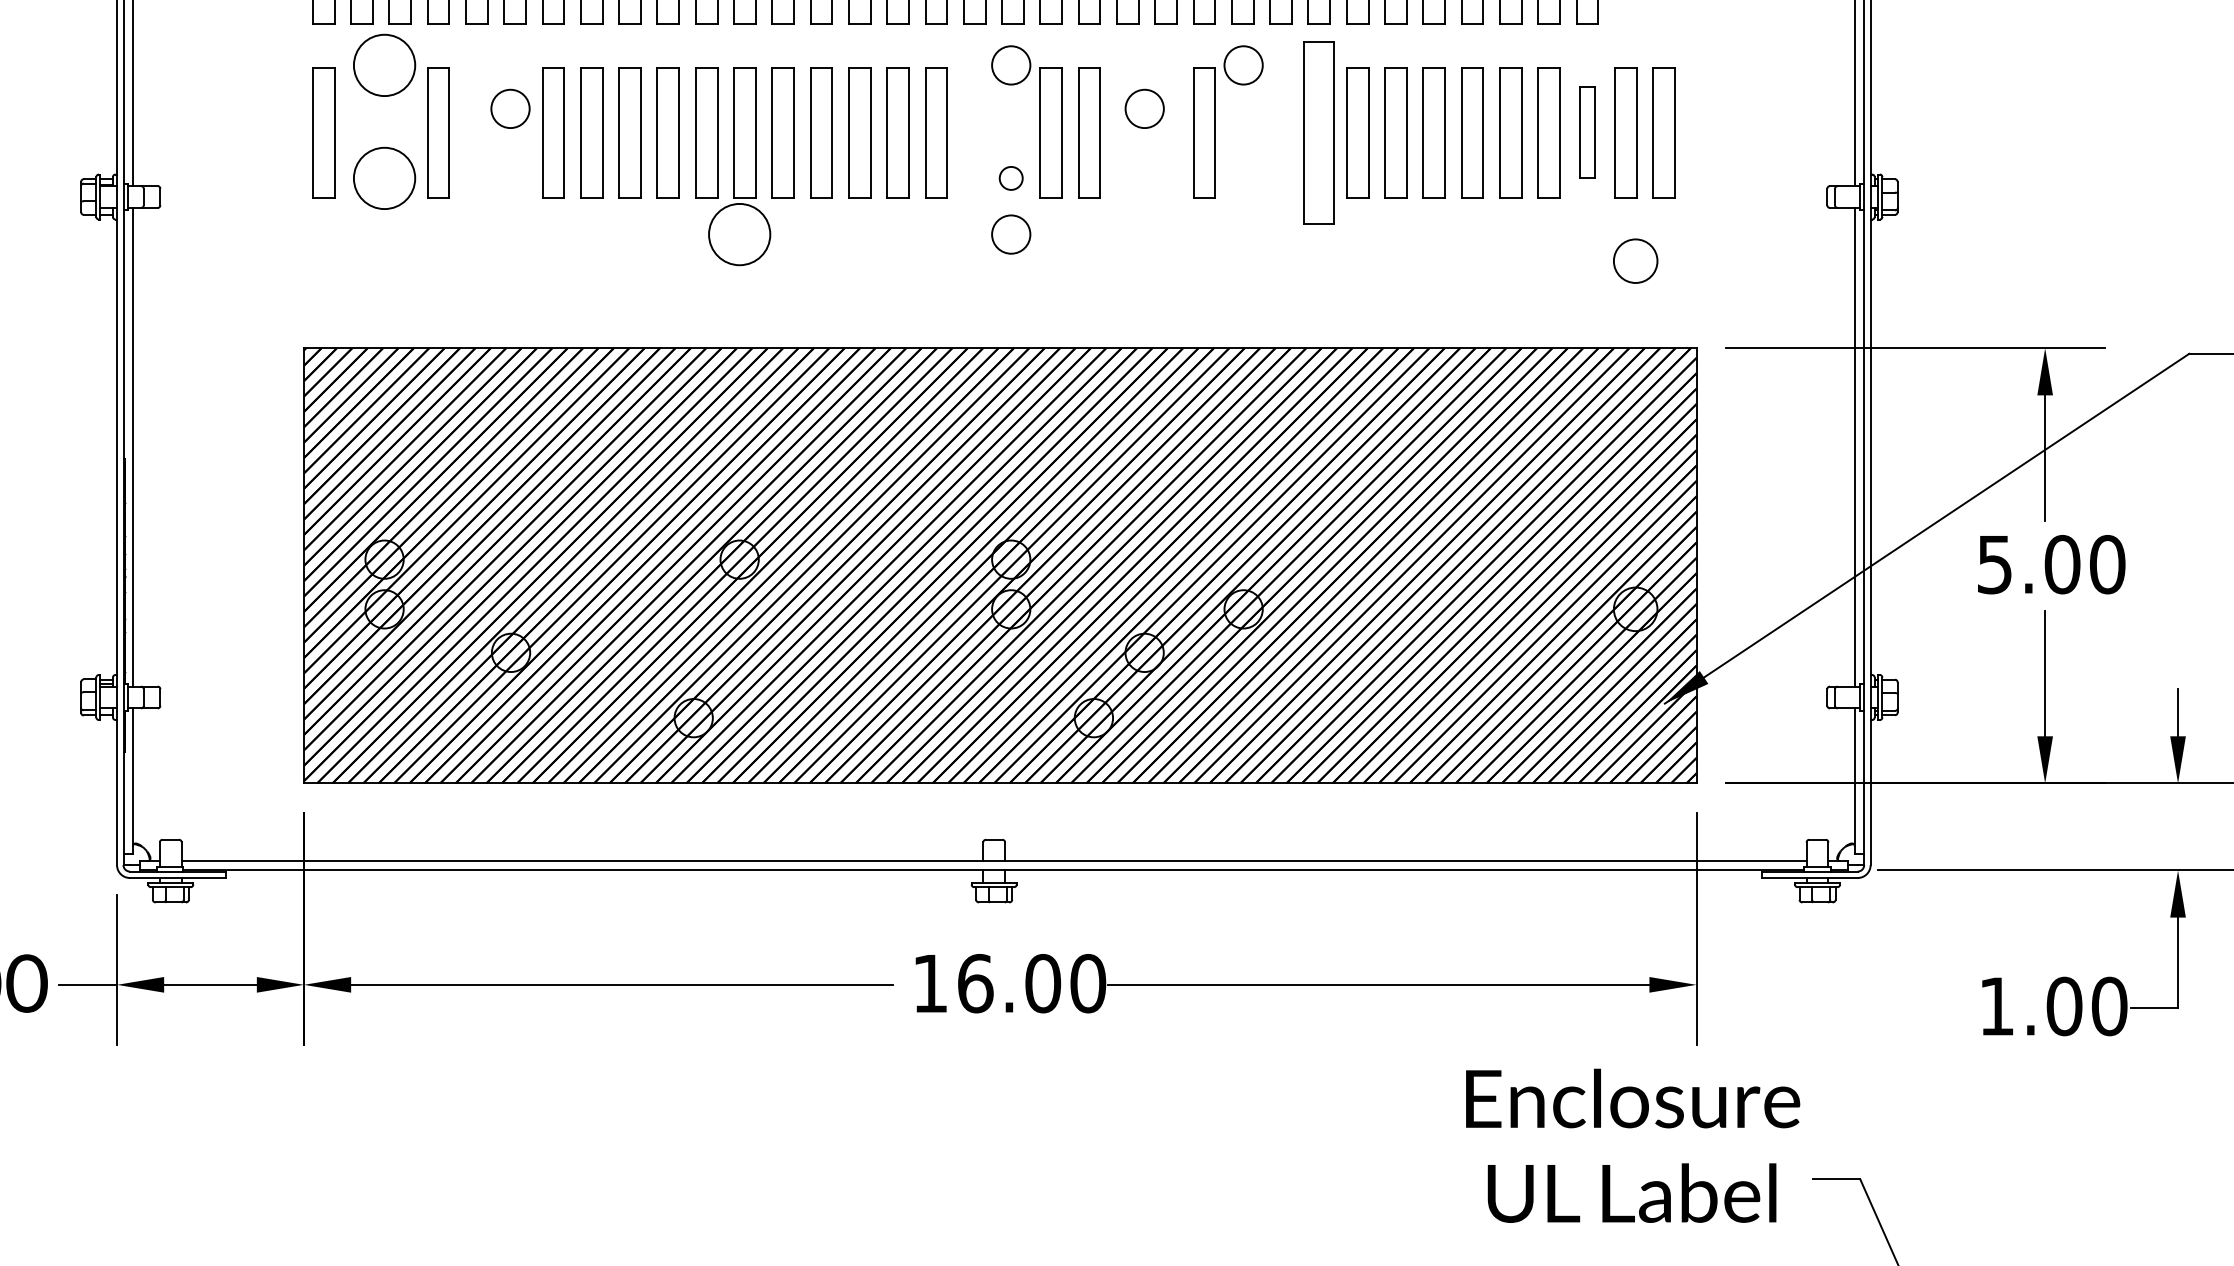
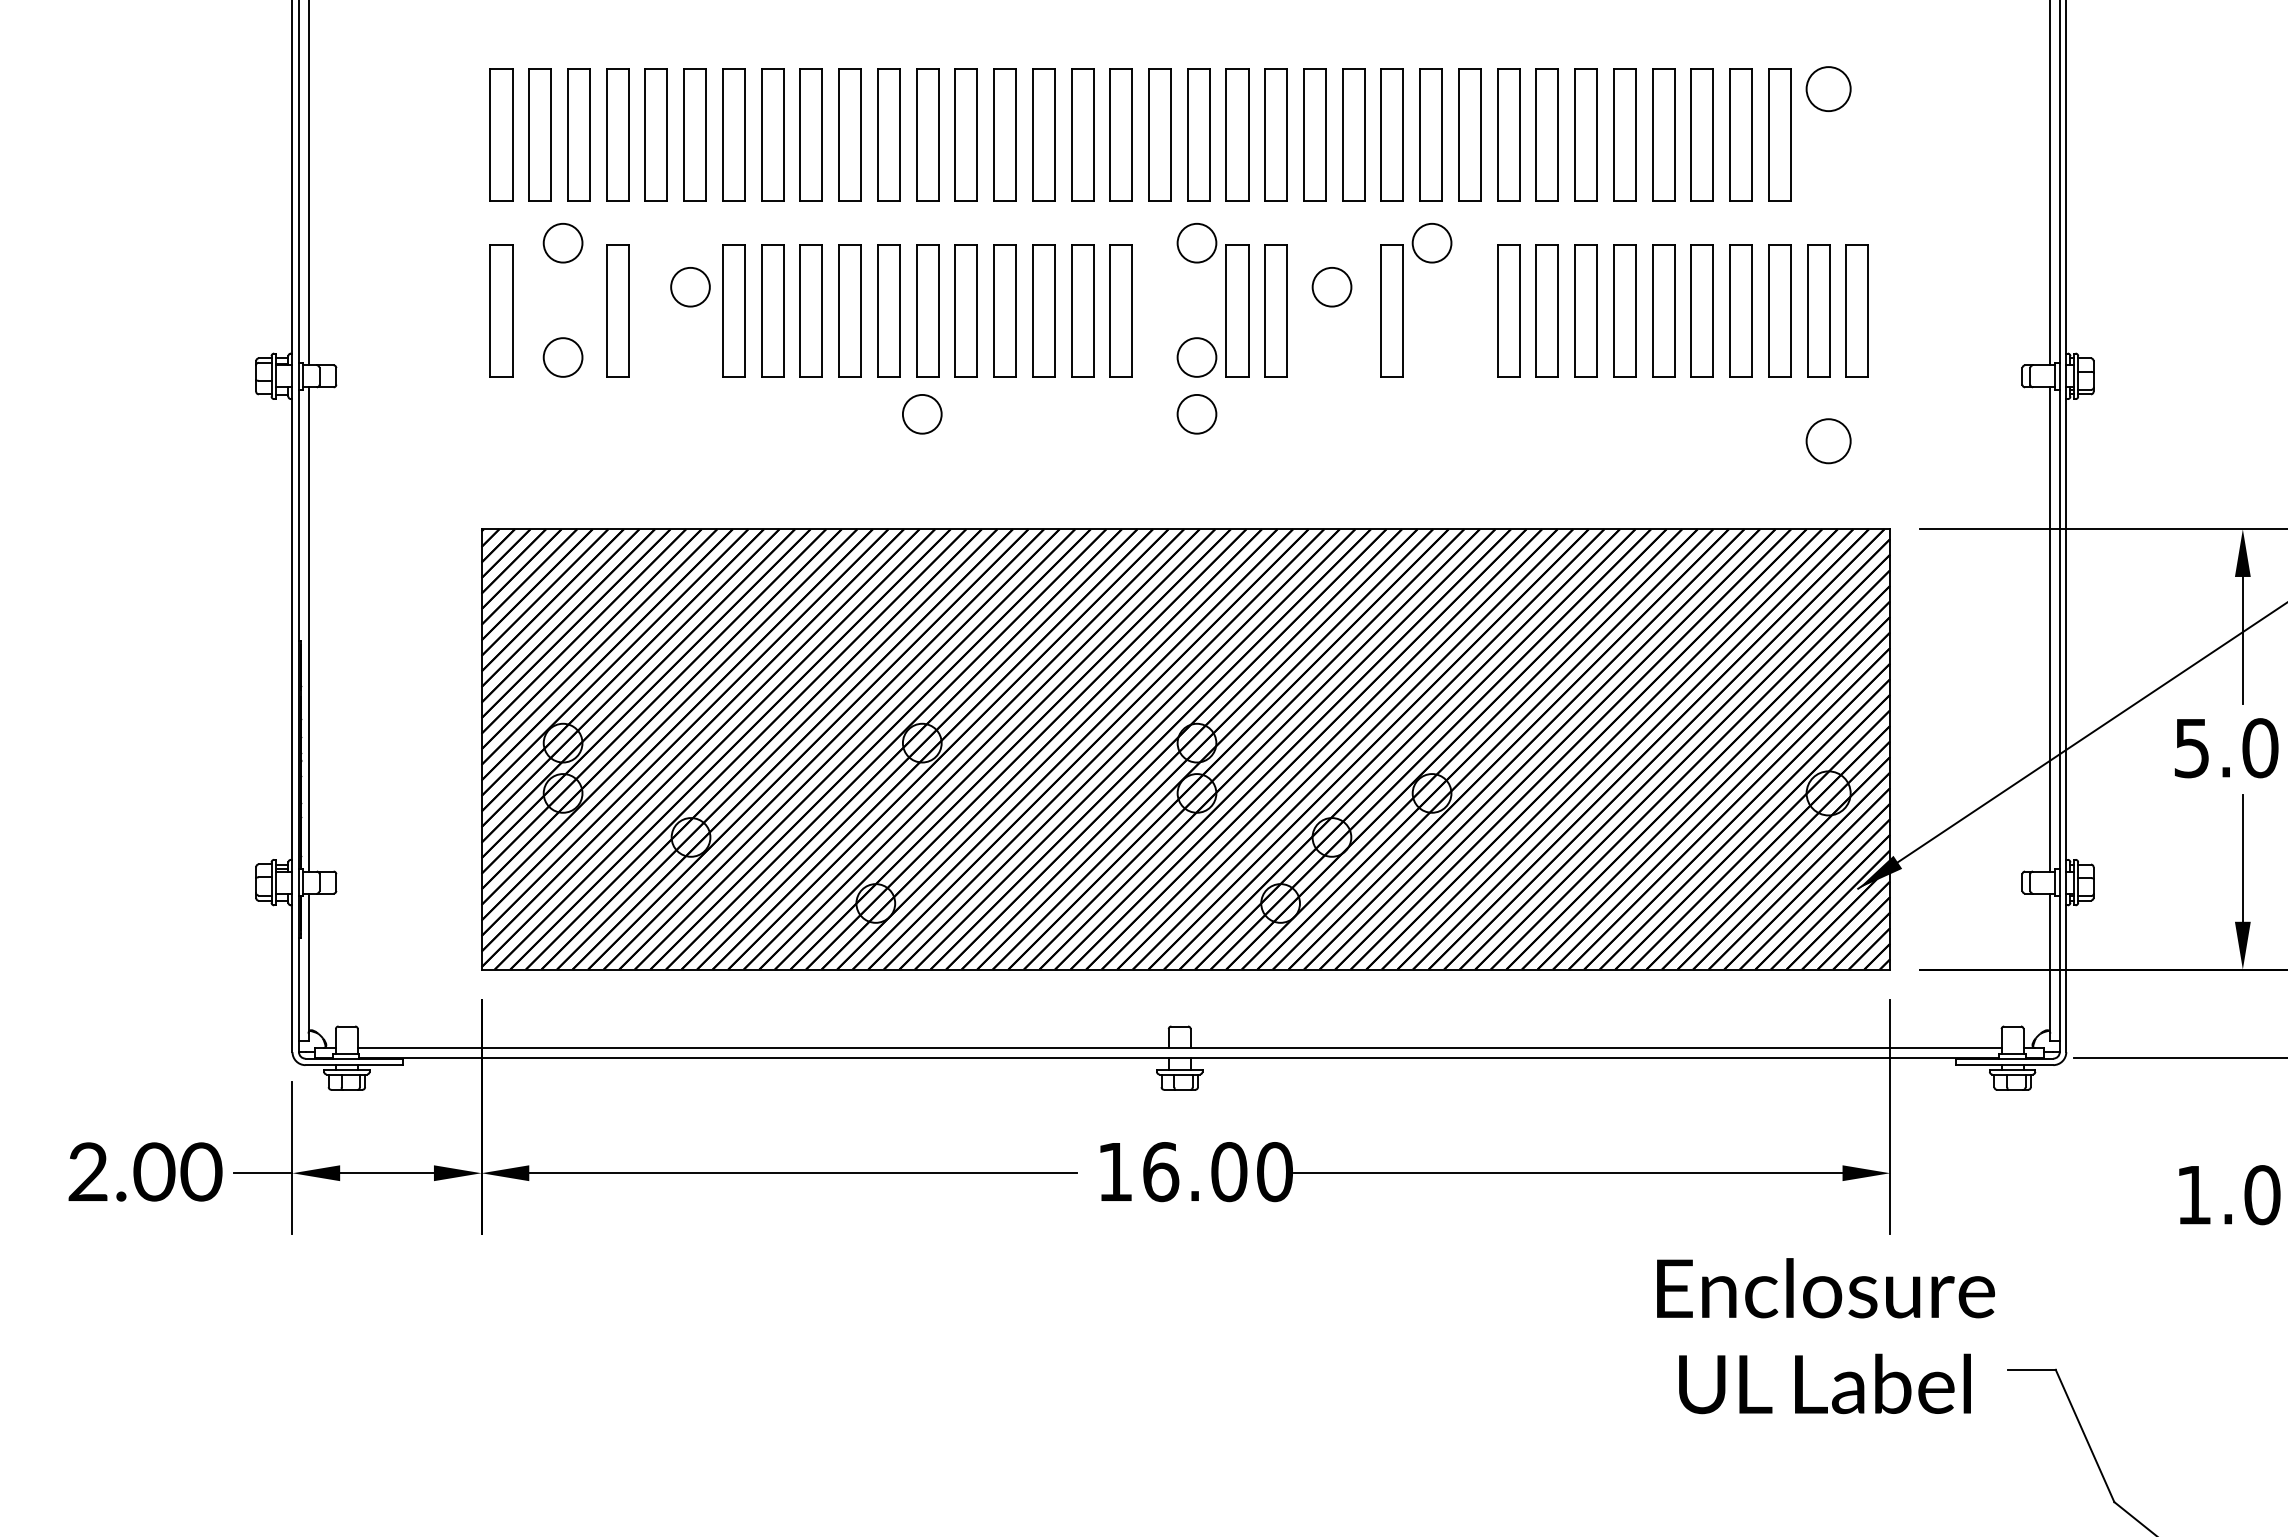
circle: (383, 64) -> (562, 242), size x0.62
part: (1319, 131) -> (1508, 310), size x0.71
part: (1587, 131) -> (1779, 310), size x1.43
circle: (383, 178) -> (562, 357), size x0.62
circle: (1010, 178) -> (1196, 357), size x1.67
circle: (738, 233) -> (921, 413), size x0.62

